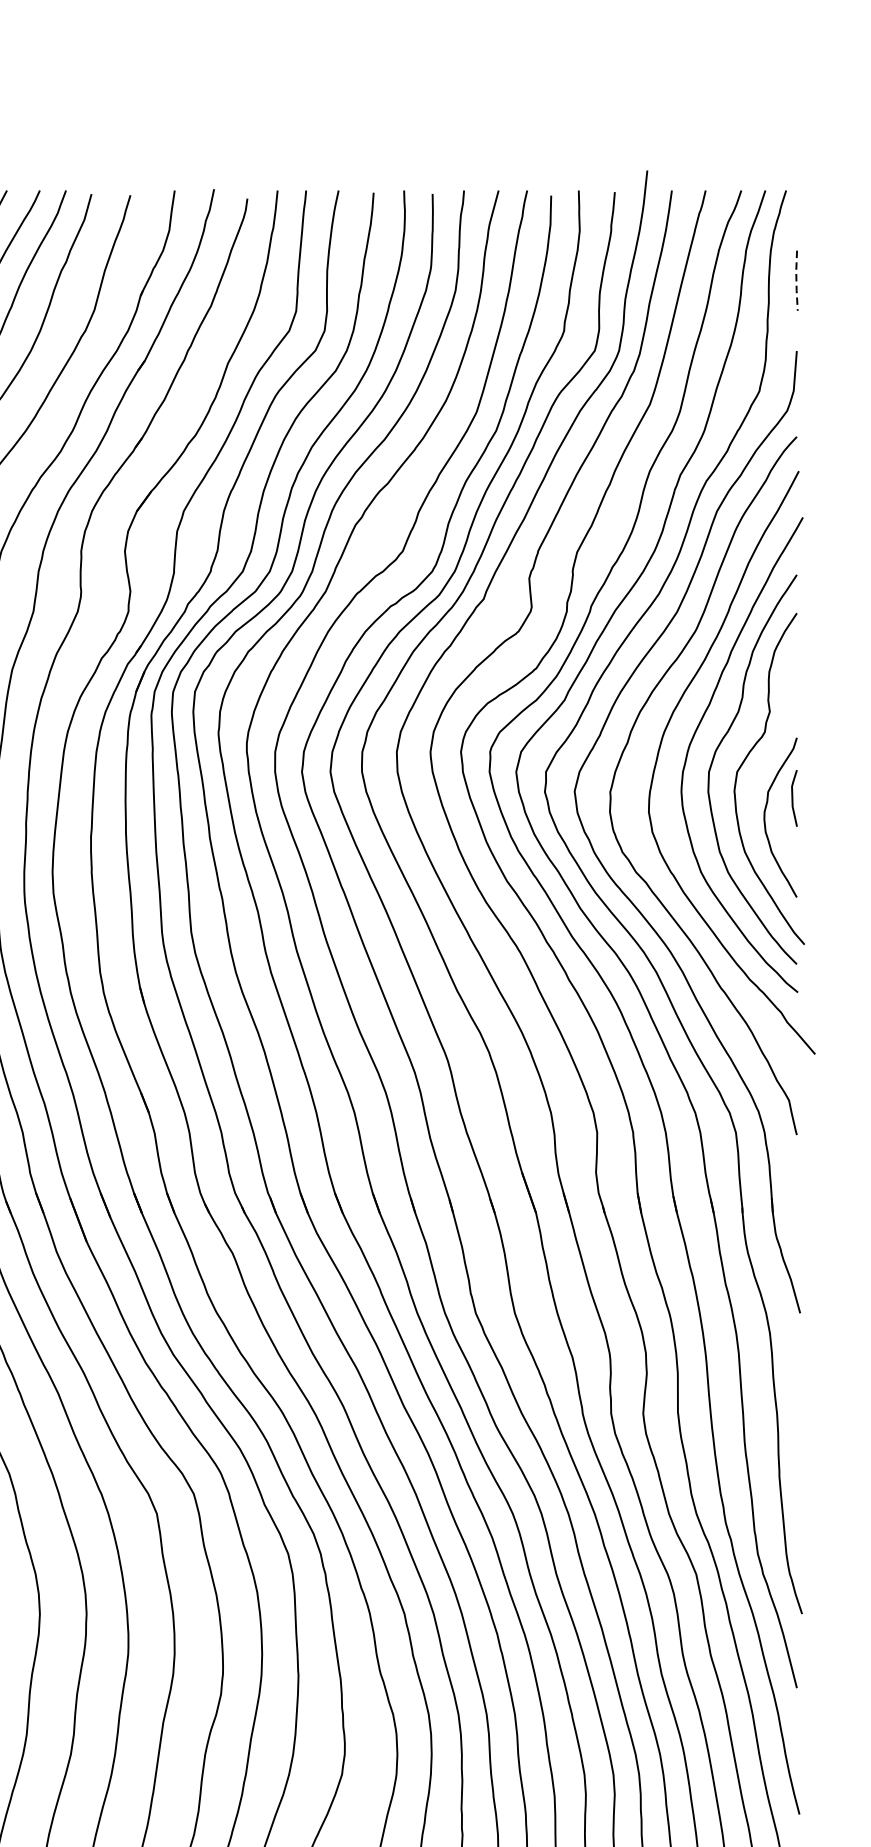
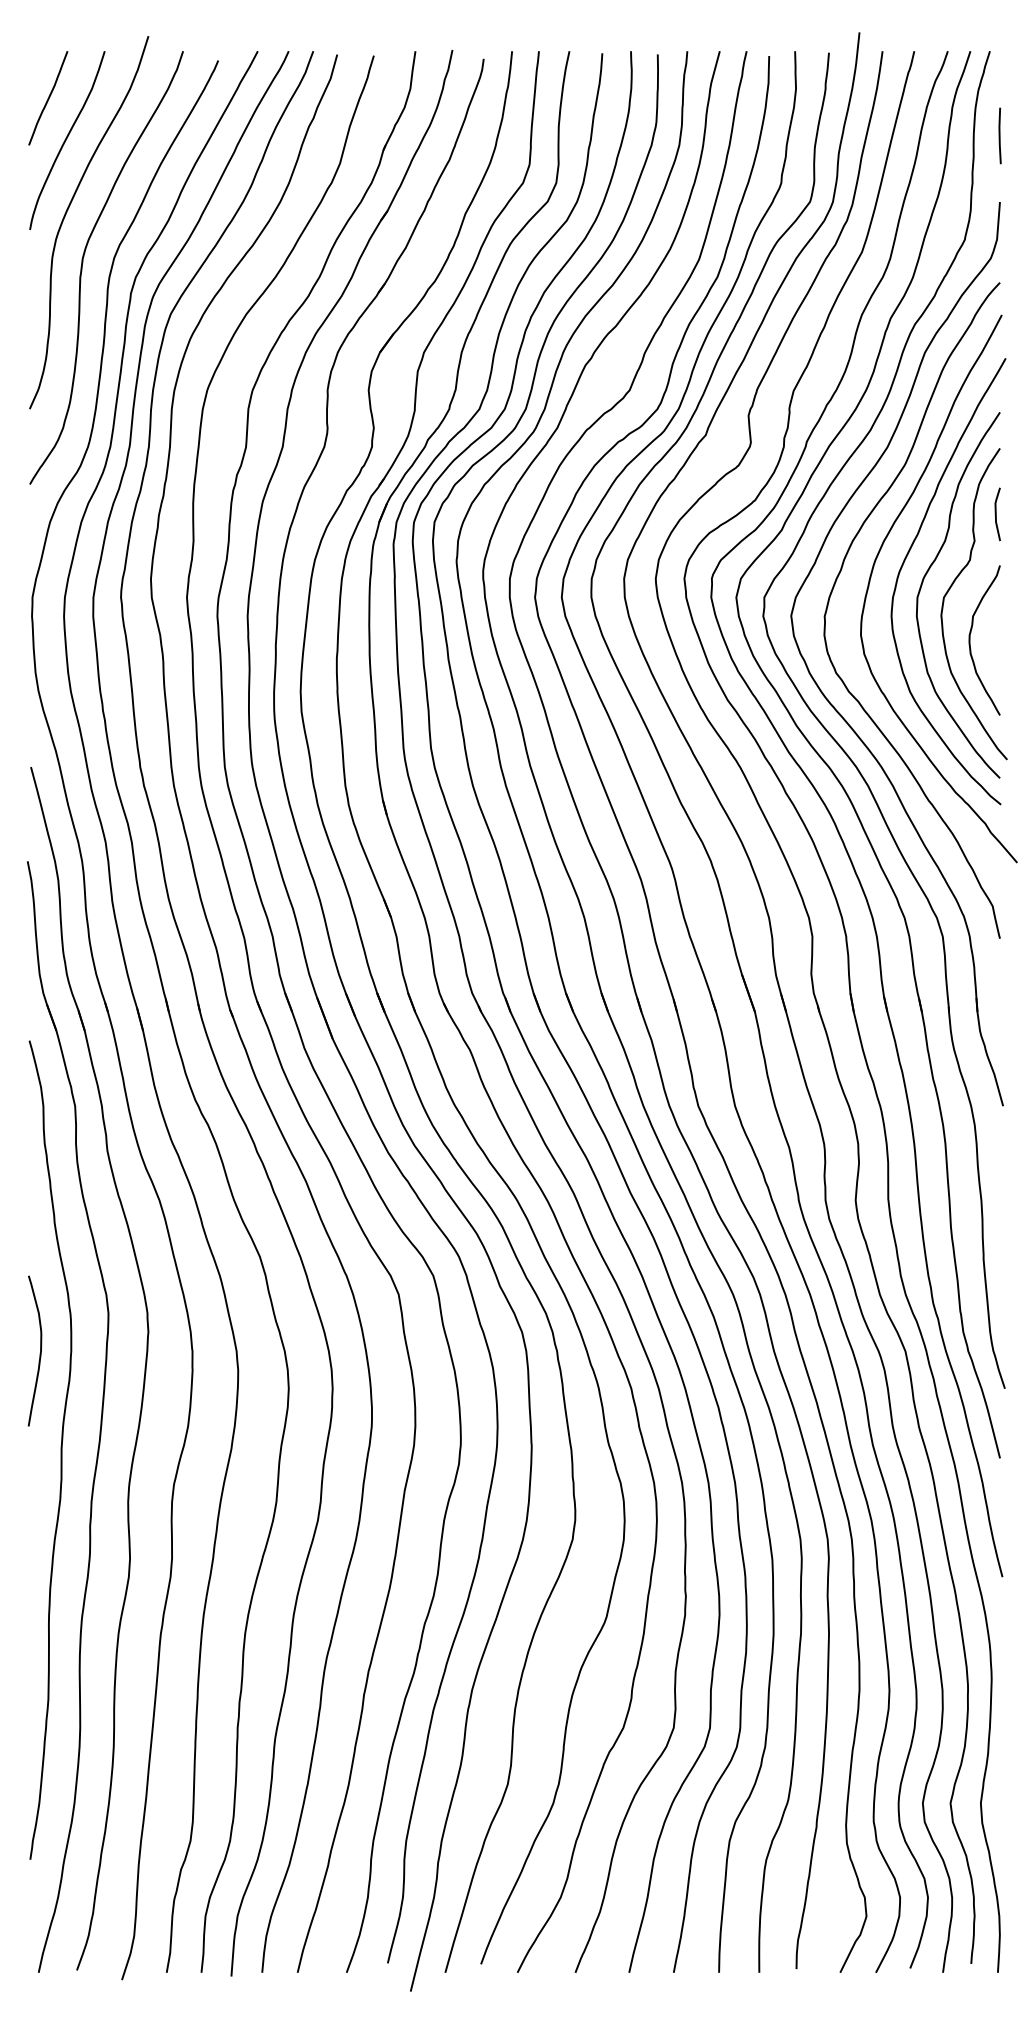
line: (796, 280) -> (999, 135), dashed -> solid
line: (793, 797) -> (996, 513), moved

